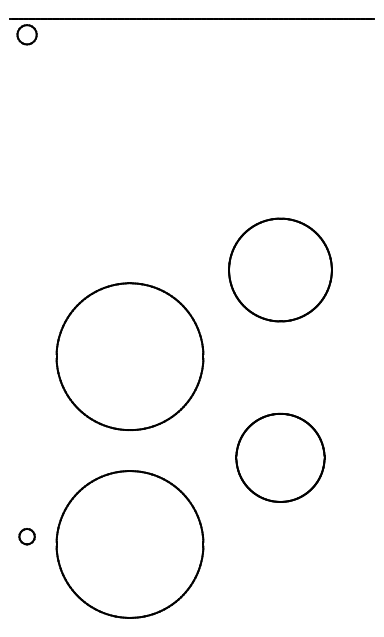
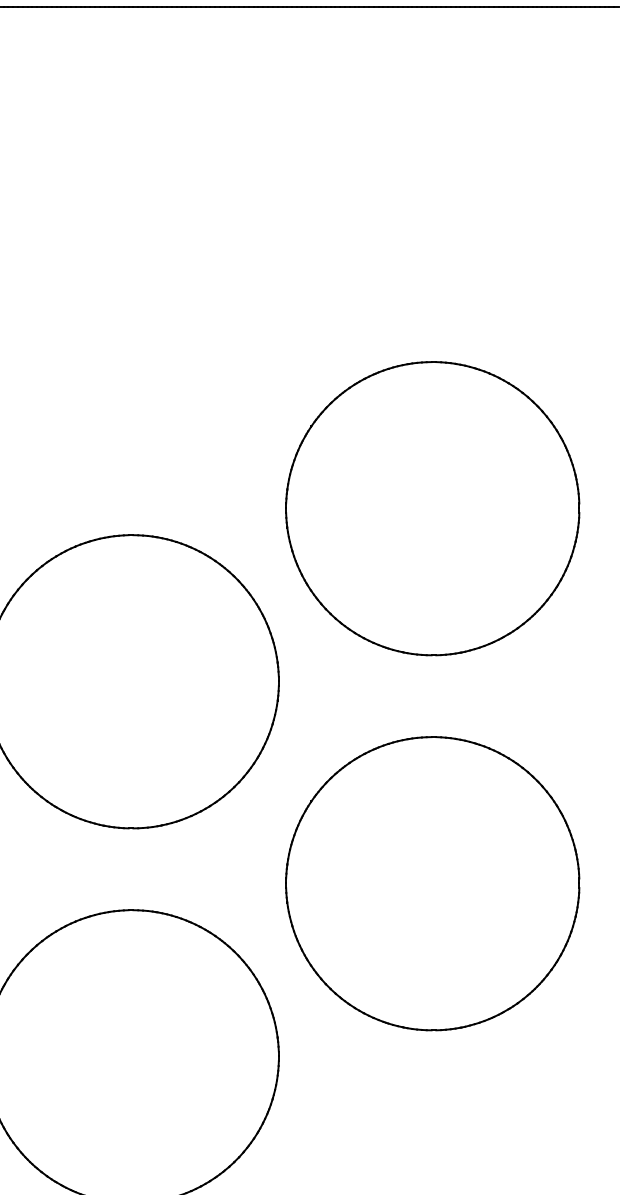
part: (280, 269) -> (432, 507), size x1.43
part: (280, 457) -> (432, 883), size x1.67

